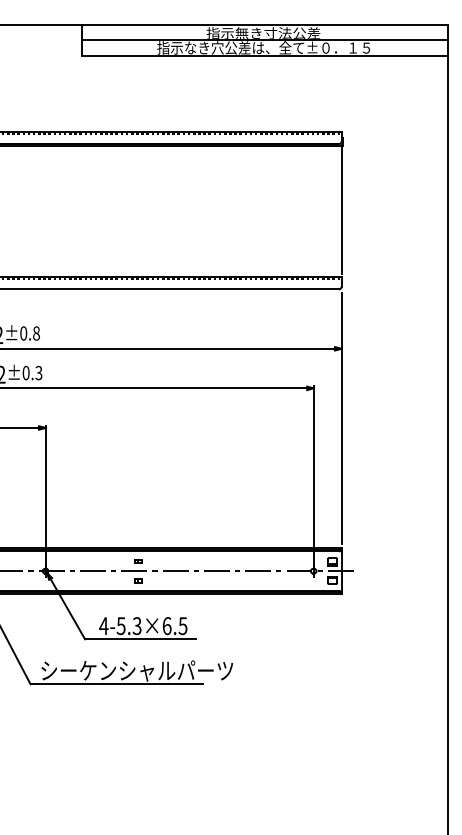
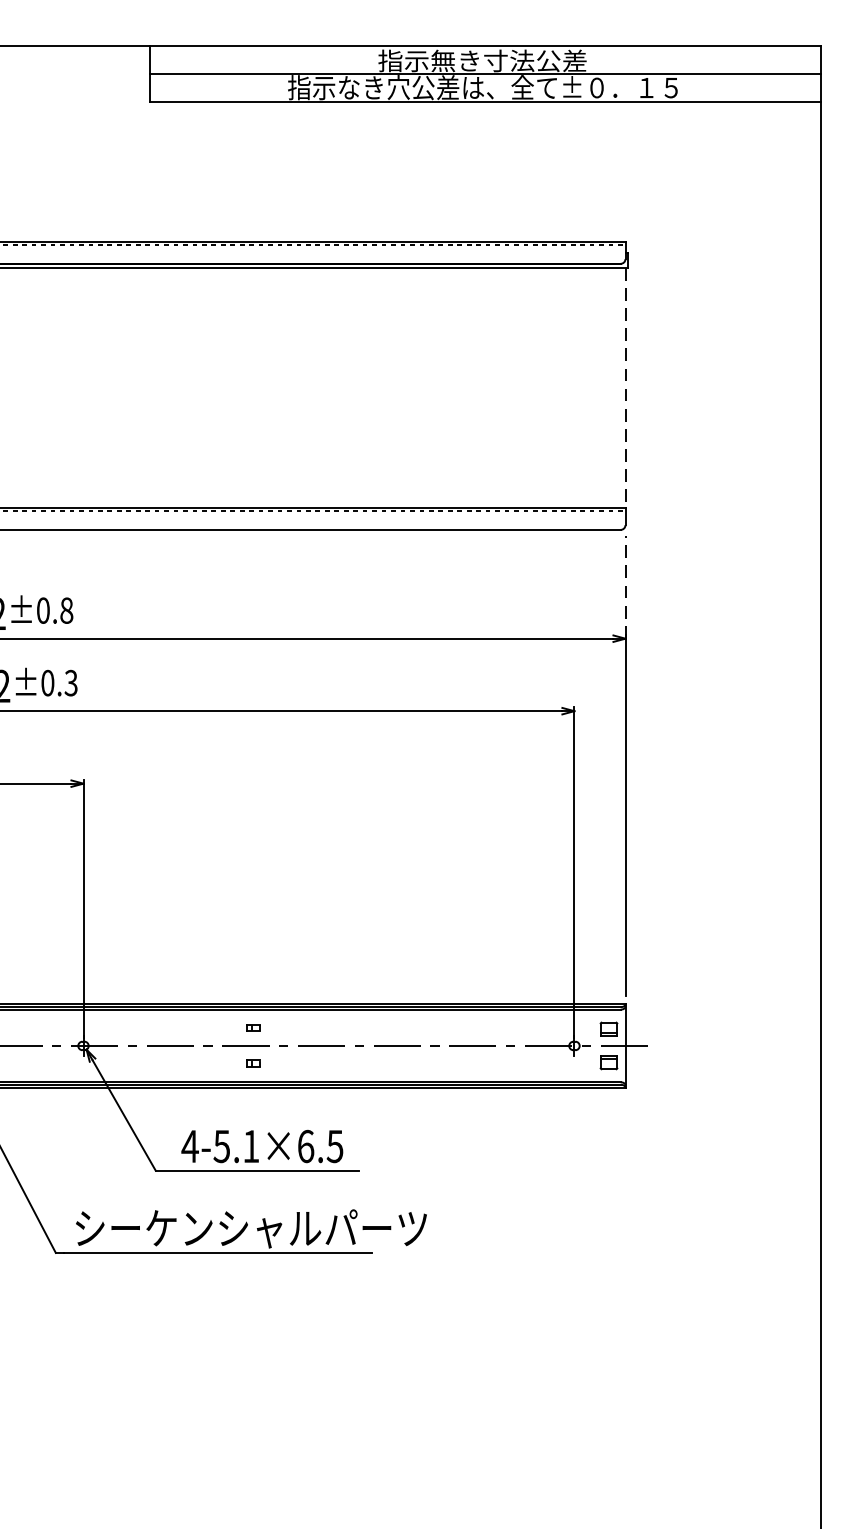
line: (341, 209) -> (625, 383), solid -> dashed
line: (341, 320) -> (625, 586), solid -> dashed
text: (136, 626) -> (249, 1147), 4-5.3×6.5 -> 4-5.1×6.5

